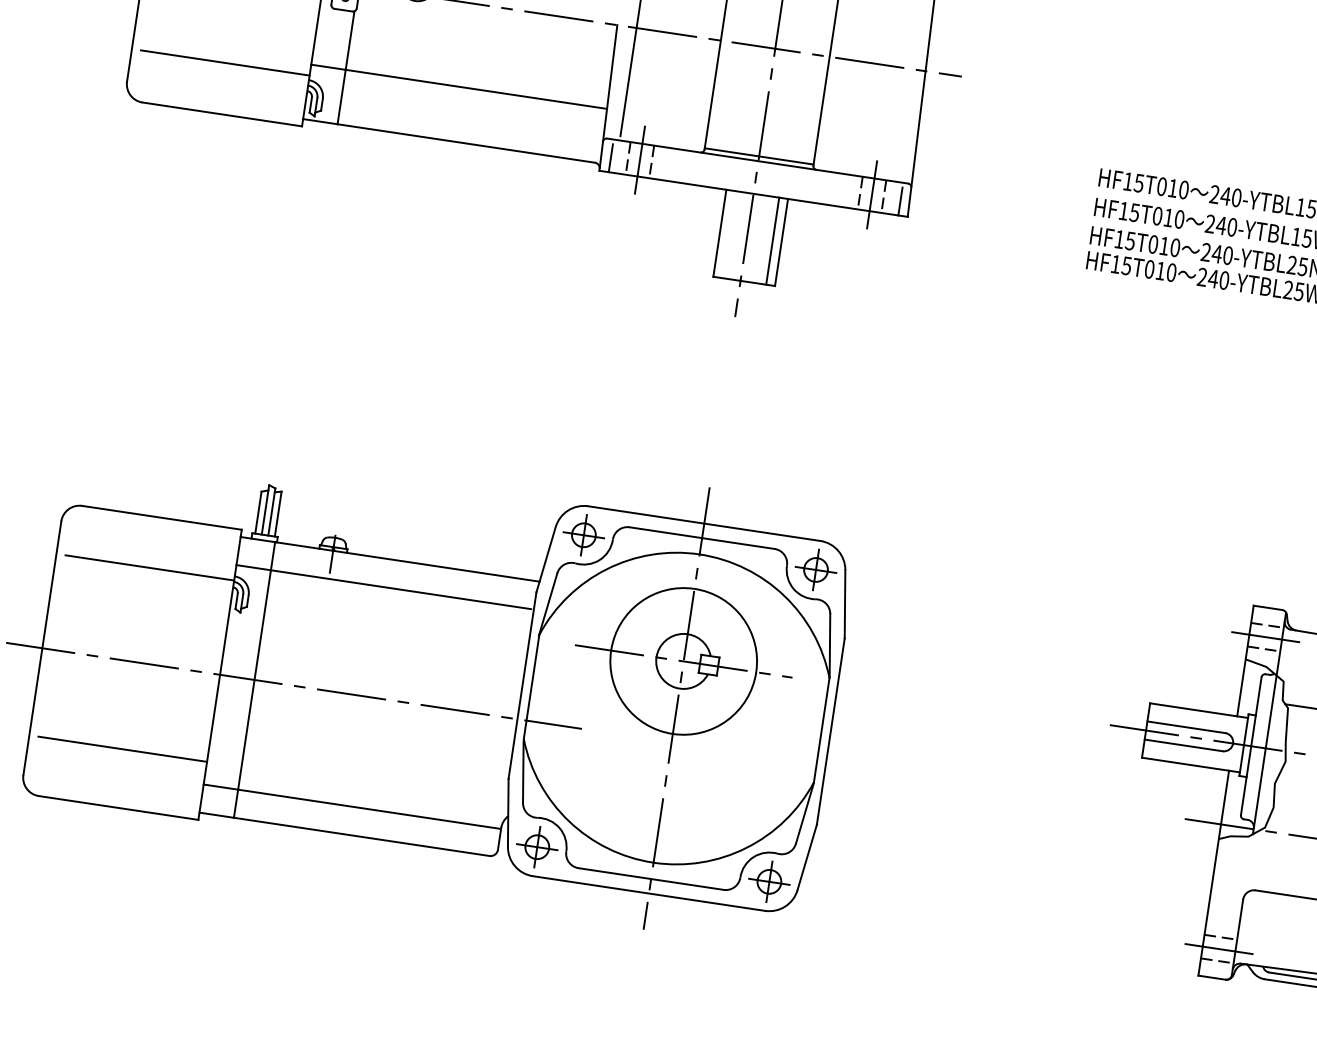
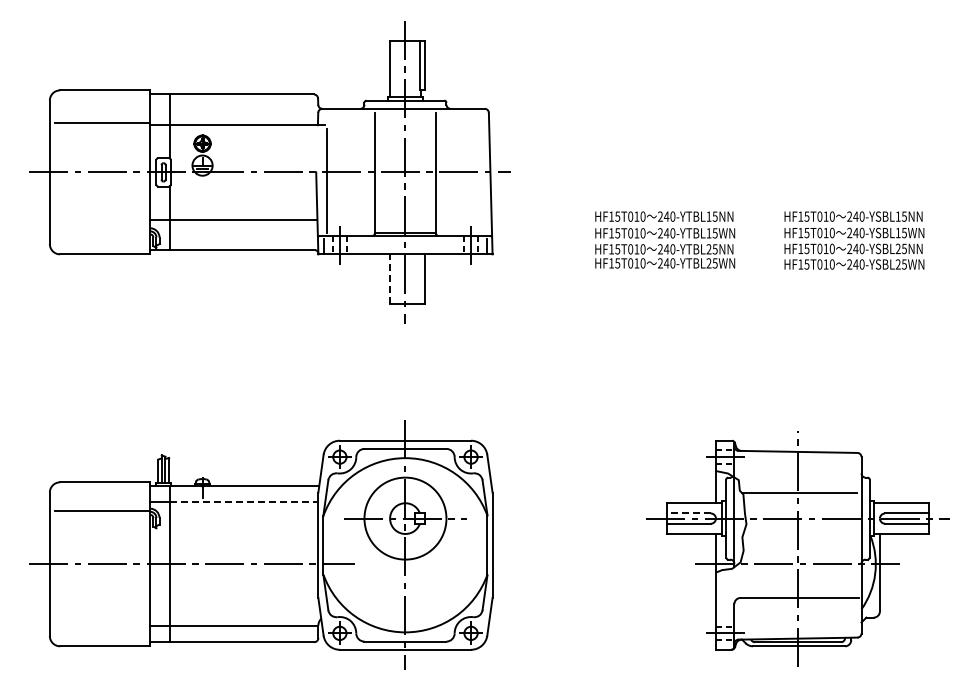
line: (225, 62) -> (102, 225), removed
line: (720, 232) -> (390, 278), solid -> dashed
line: (772, 240) -> (419, 278), removed
line: (401, 590) -> (243, 502), solid -> dashed
line: (1185, 727) -> (688, 513), solid -> dashed
line: (122, 749) -> (102, 613), removed

